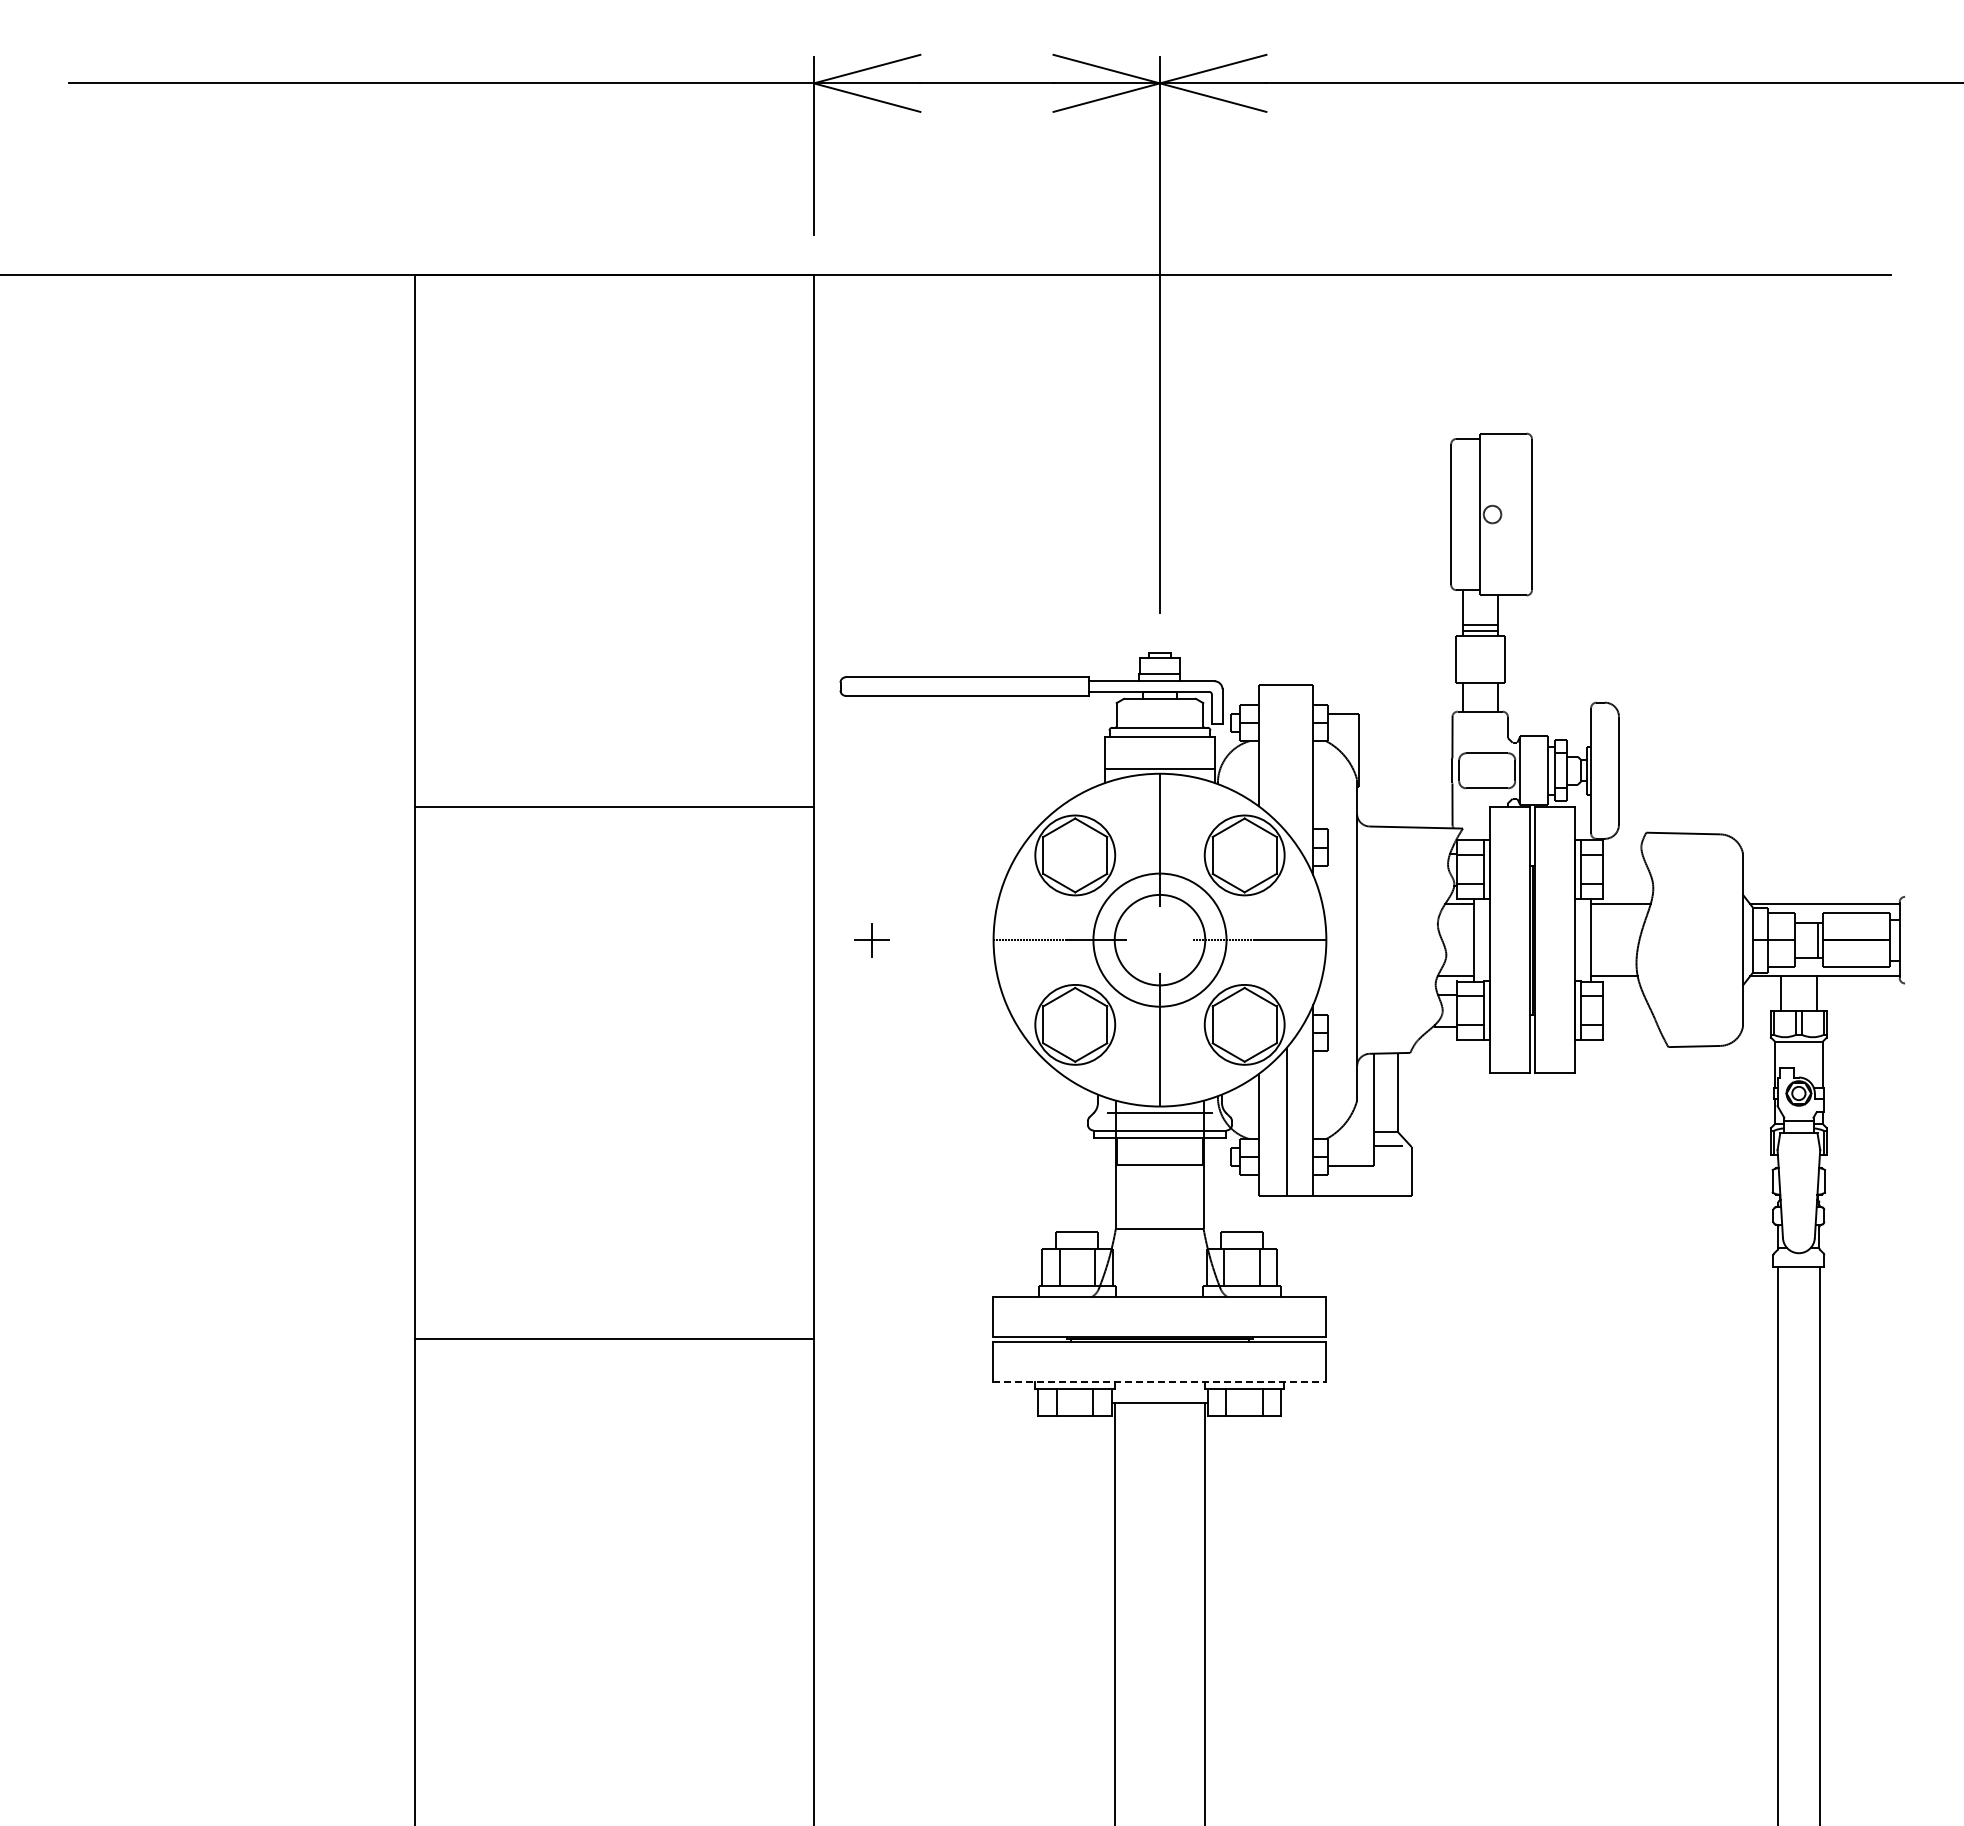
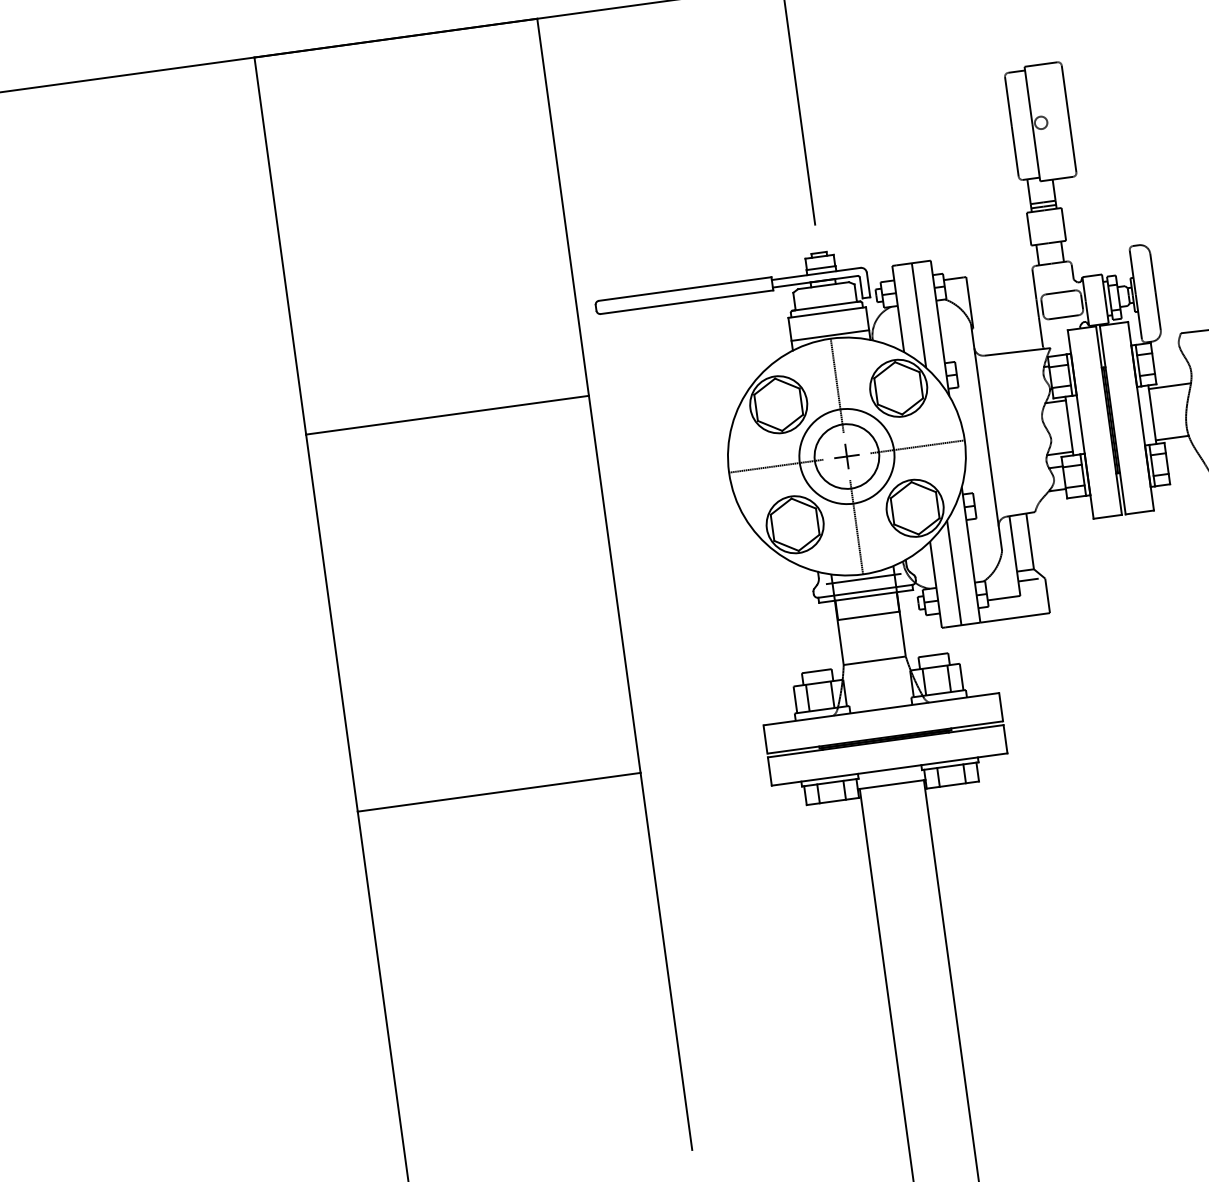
line: (1286, 758) -> (918, 315), added
part: (871, 940) -> (846, 456), moved
line: (1160, 1382) -> (890, 769), dashed -> solid

